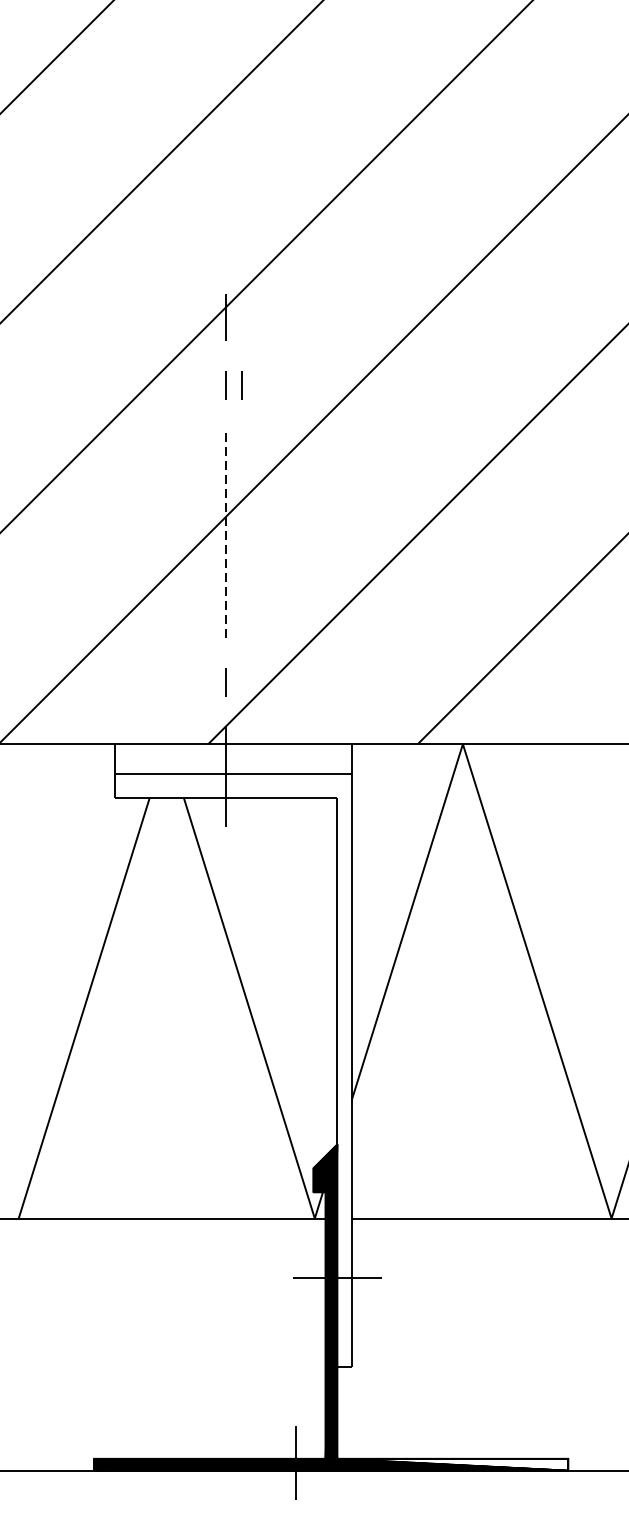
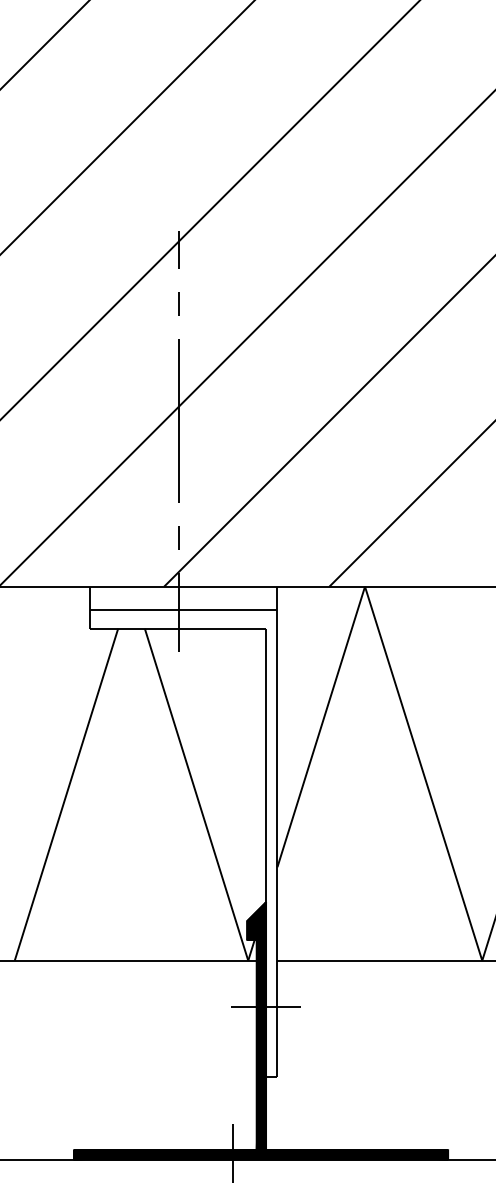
line: (241, 385) -> (190, 303), removed
line: (226, 533) -> (178, 420), dashed -> solid
fill: (453, 1464) -> (357, 1154), added

